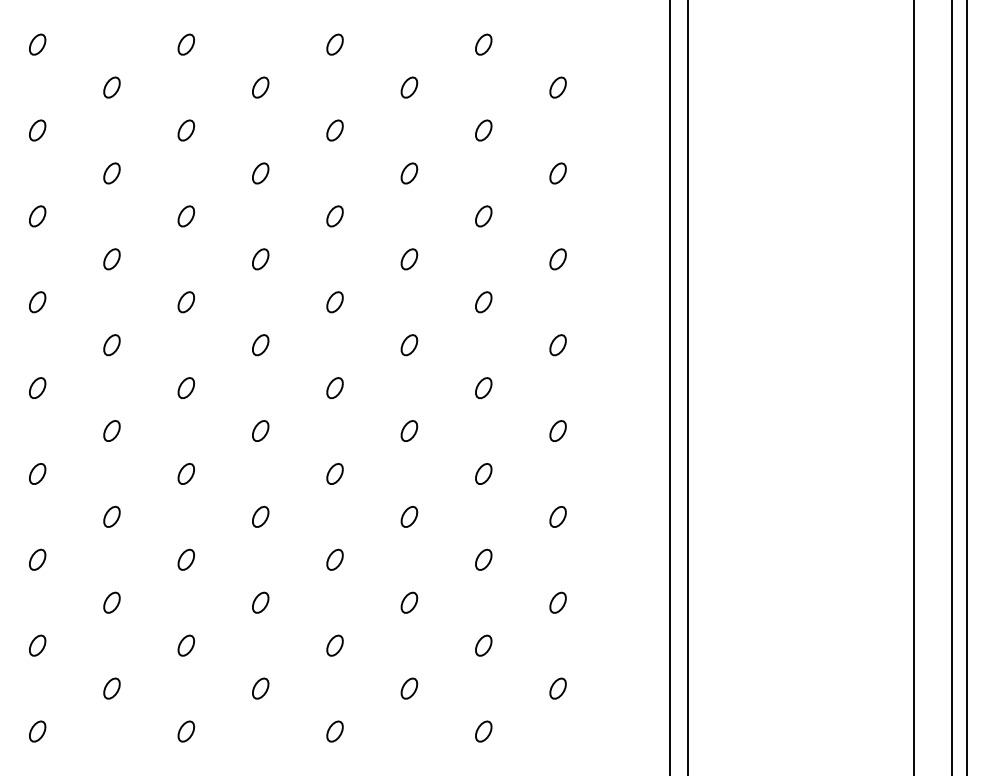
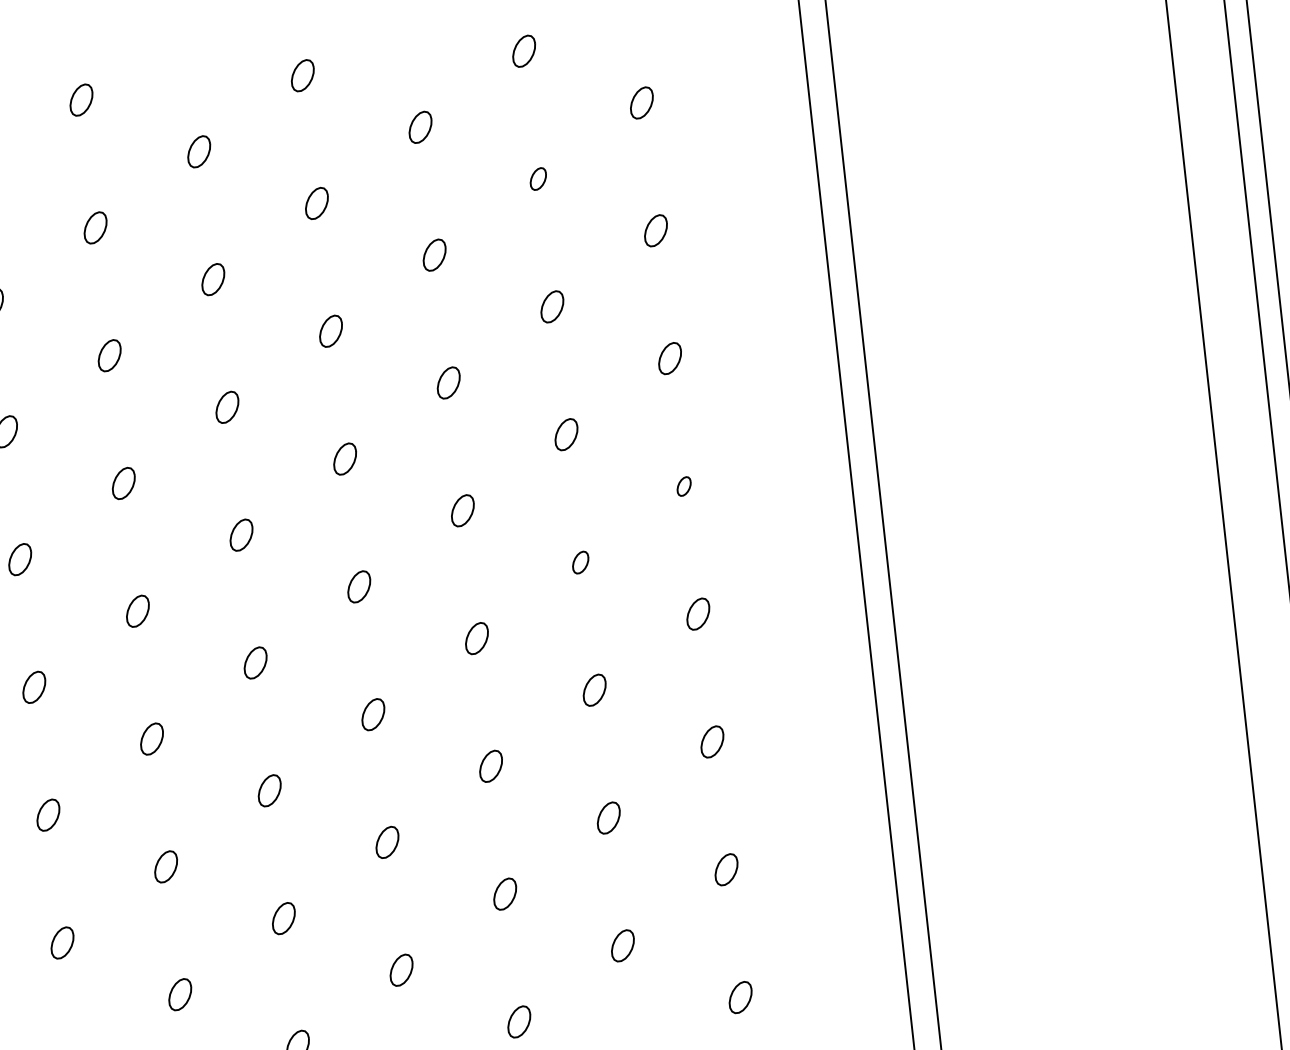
part: (483, 130) -> (537, 179), size x0.7
part: (557, 345) -> (683, 486), size x0.6
part: (483, 388) -> (580, 563), size x0.7

